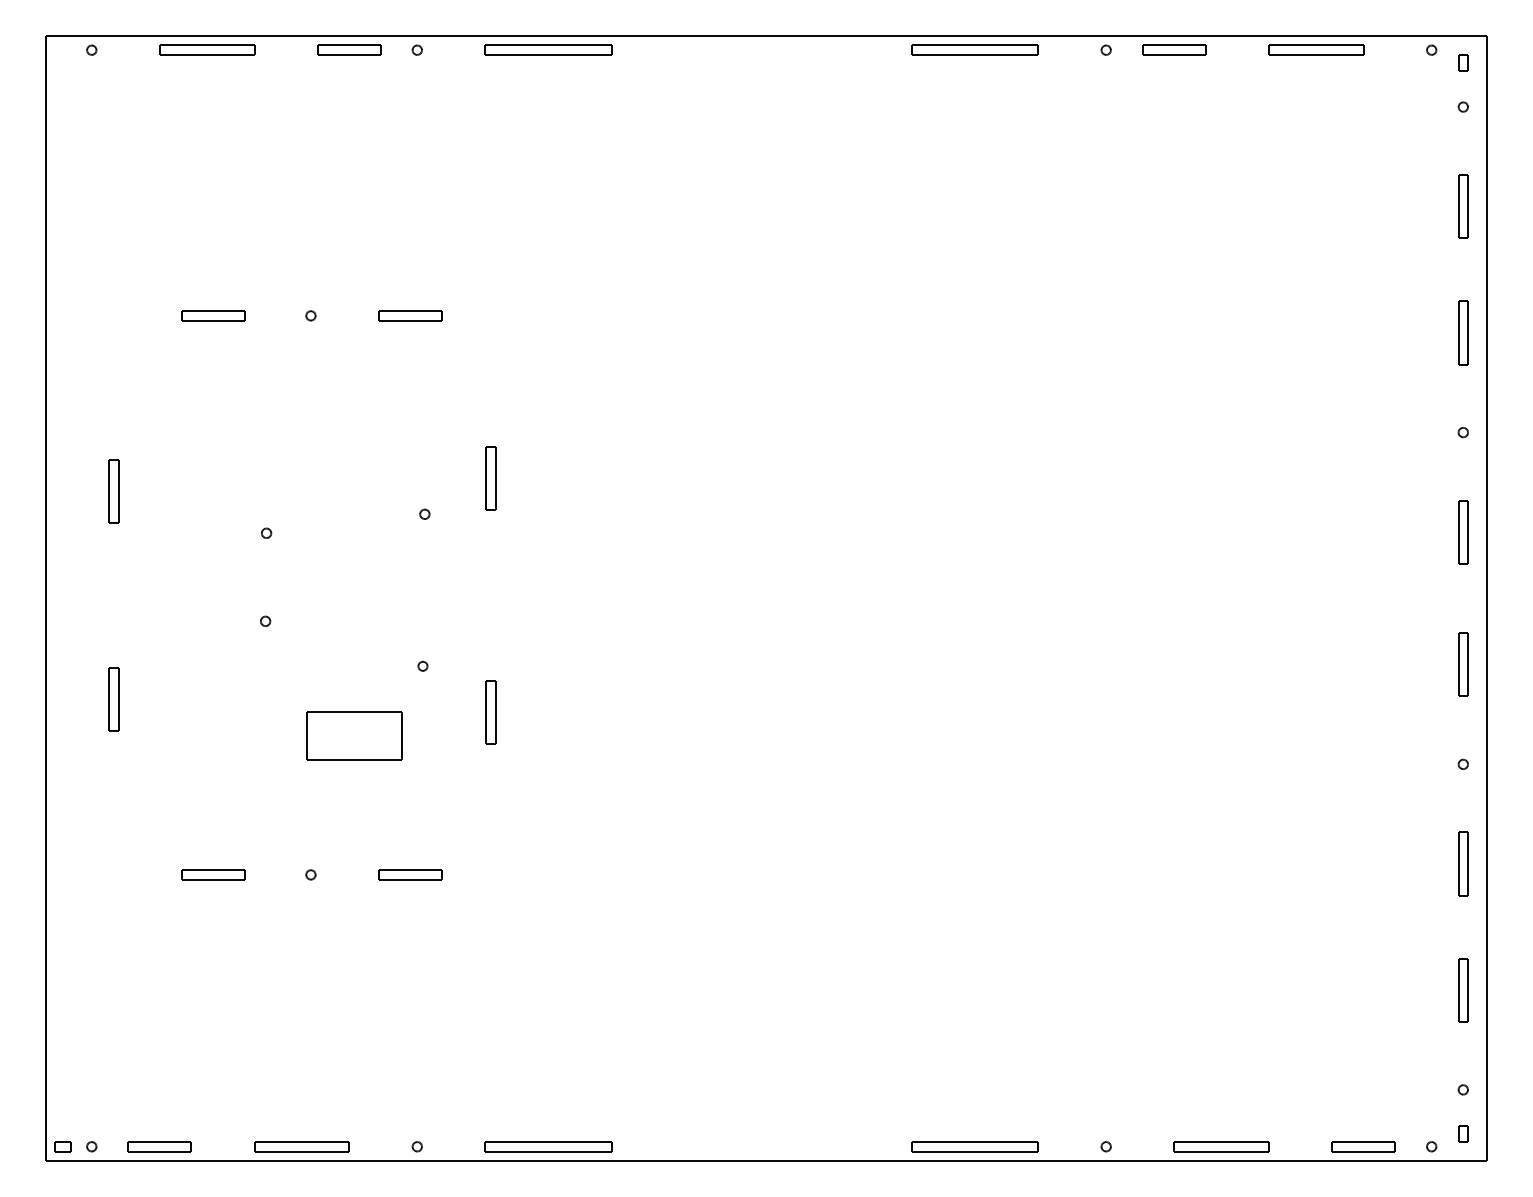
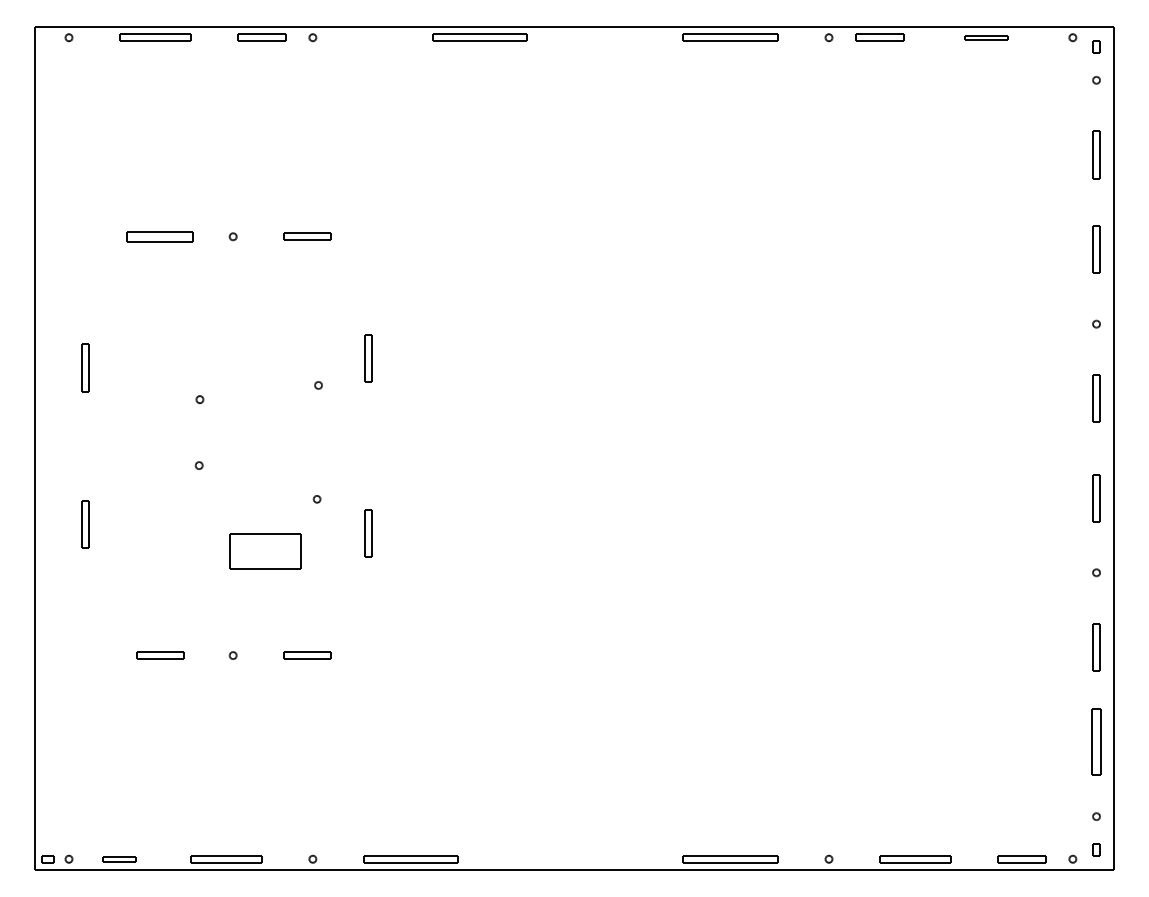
part: (548, 49) -> (480, 37), moved
part: (1316, 49) -> (986, 37), size x0.6
part: (213, 315) -> (160, 236), size x1.4
part: (1463, 990) -> (1096, 742), size x1.4
part: (159, 1146) -> (119, 859), size x0.7

